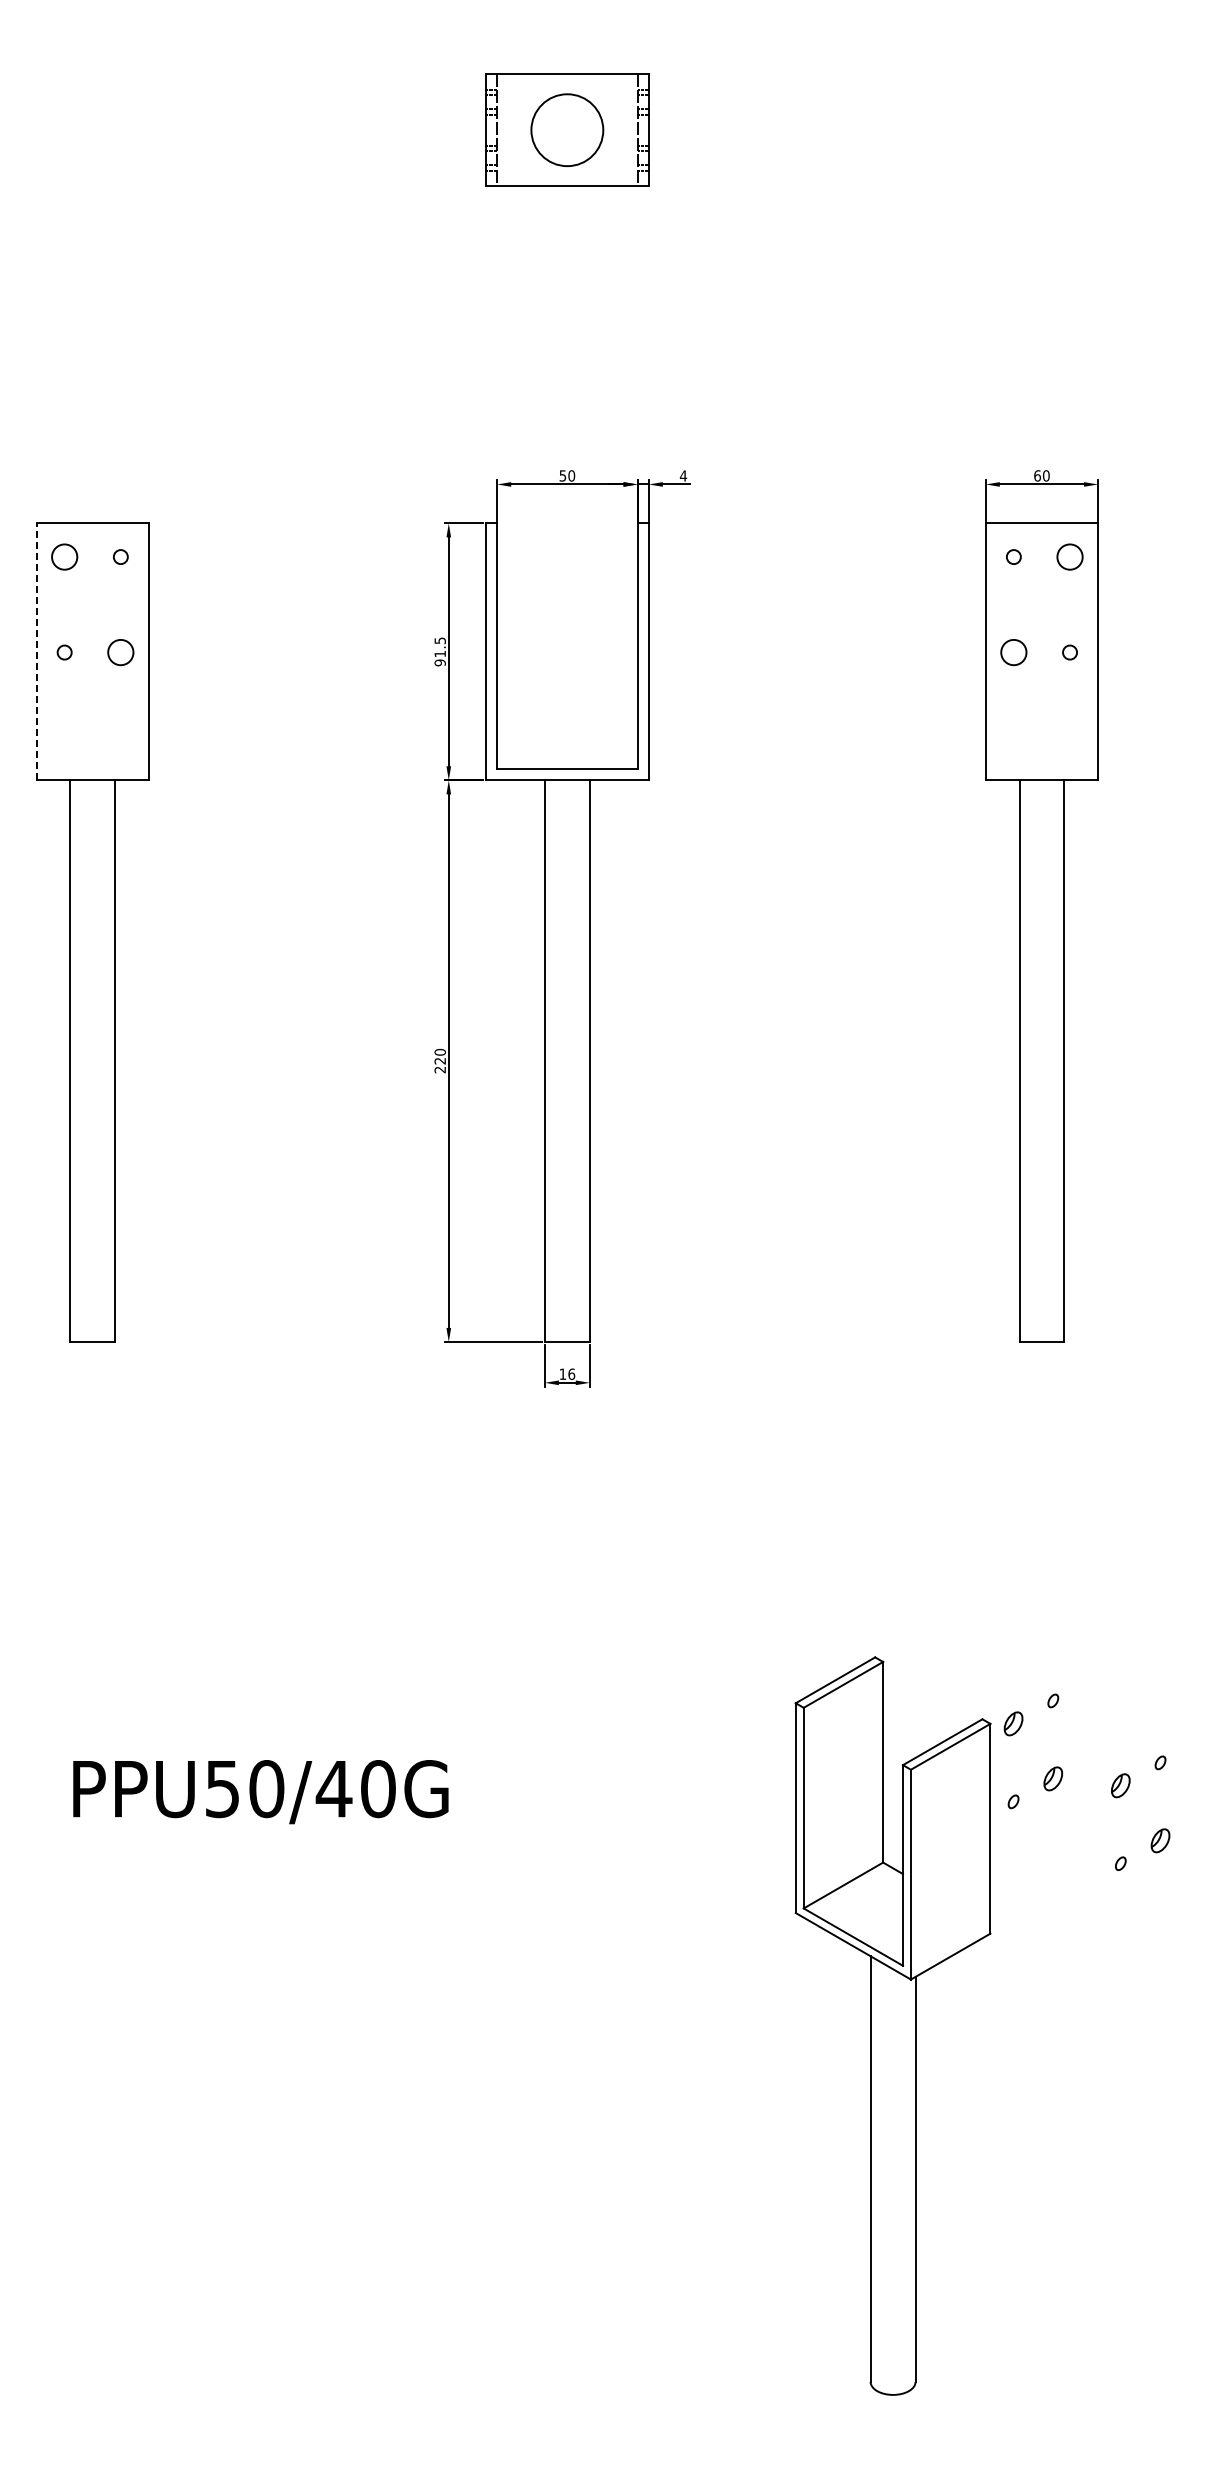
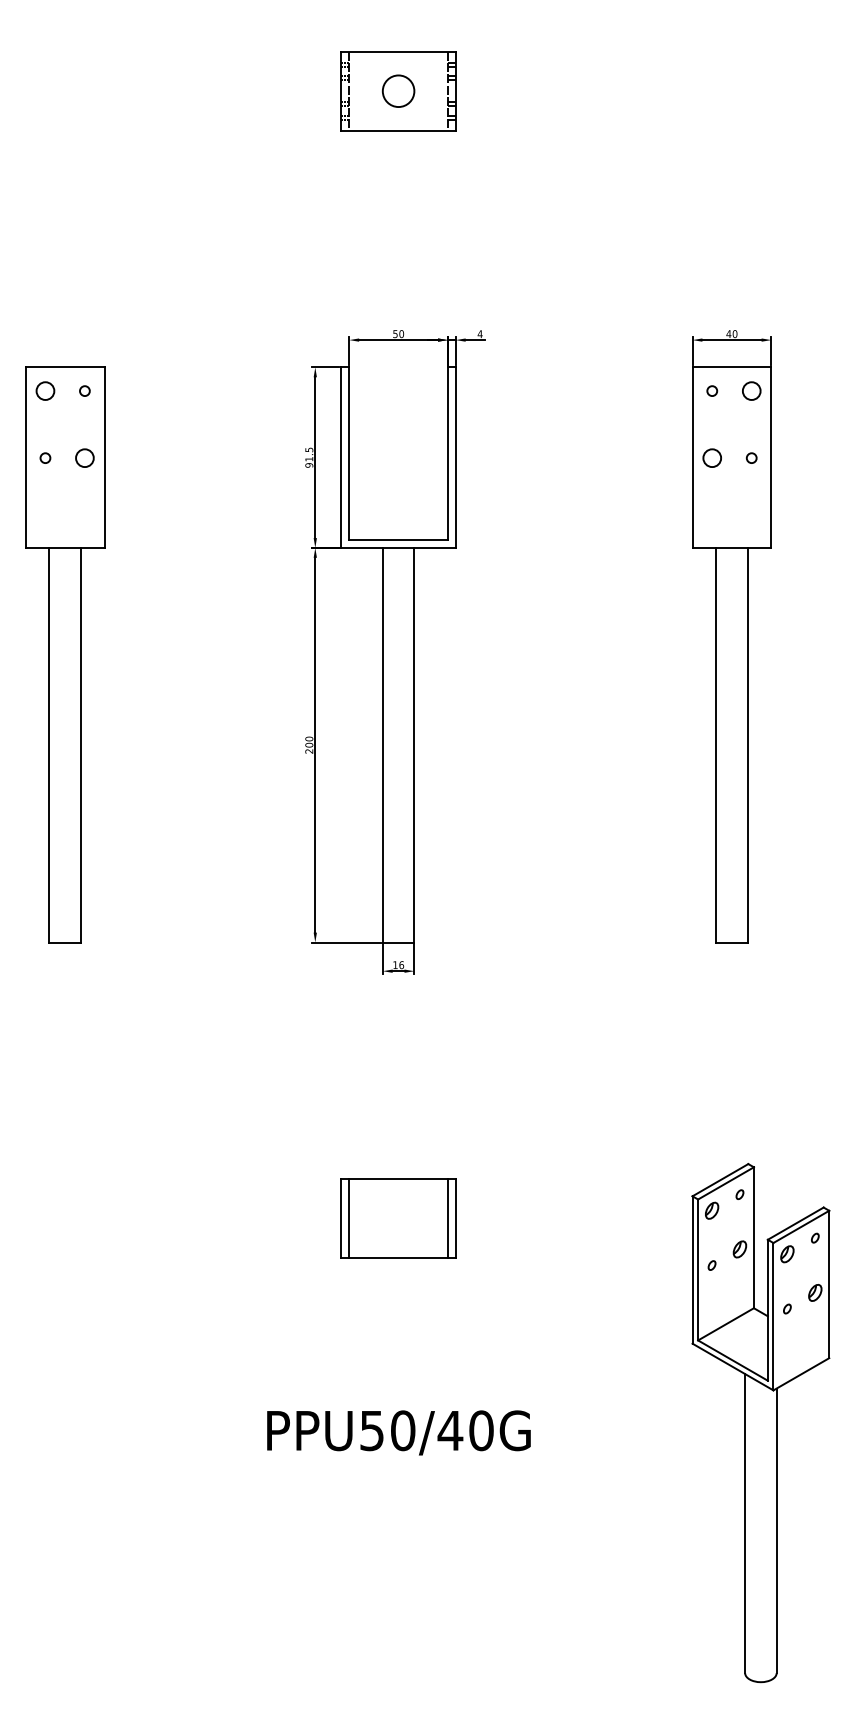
circle: (566, 129) -> (397, 90), size x0.62
text: (1037, 475) -> (728, 333), 60 -> 40
line: (36, 651) -> (25, 457), dashed -> solid
text: (439, 1060) -> (308, 744), 220 -> 200
part: (567, 1734) -> (398, 1218), added
text: (260, 1792) -> (398, 1433), moved
part: (892, 2025) -> (760, 1422), moved

